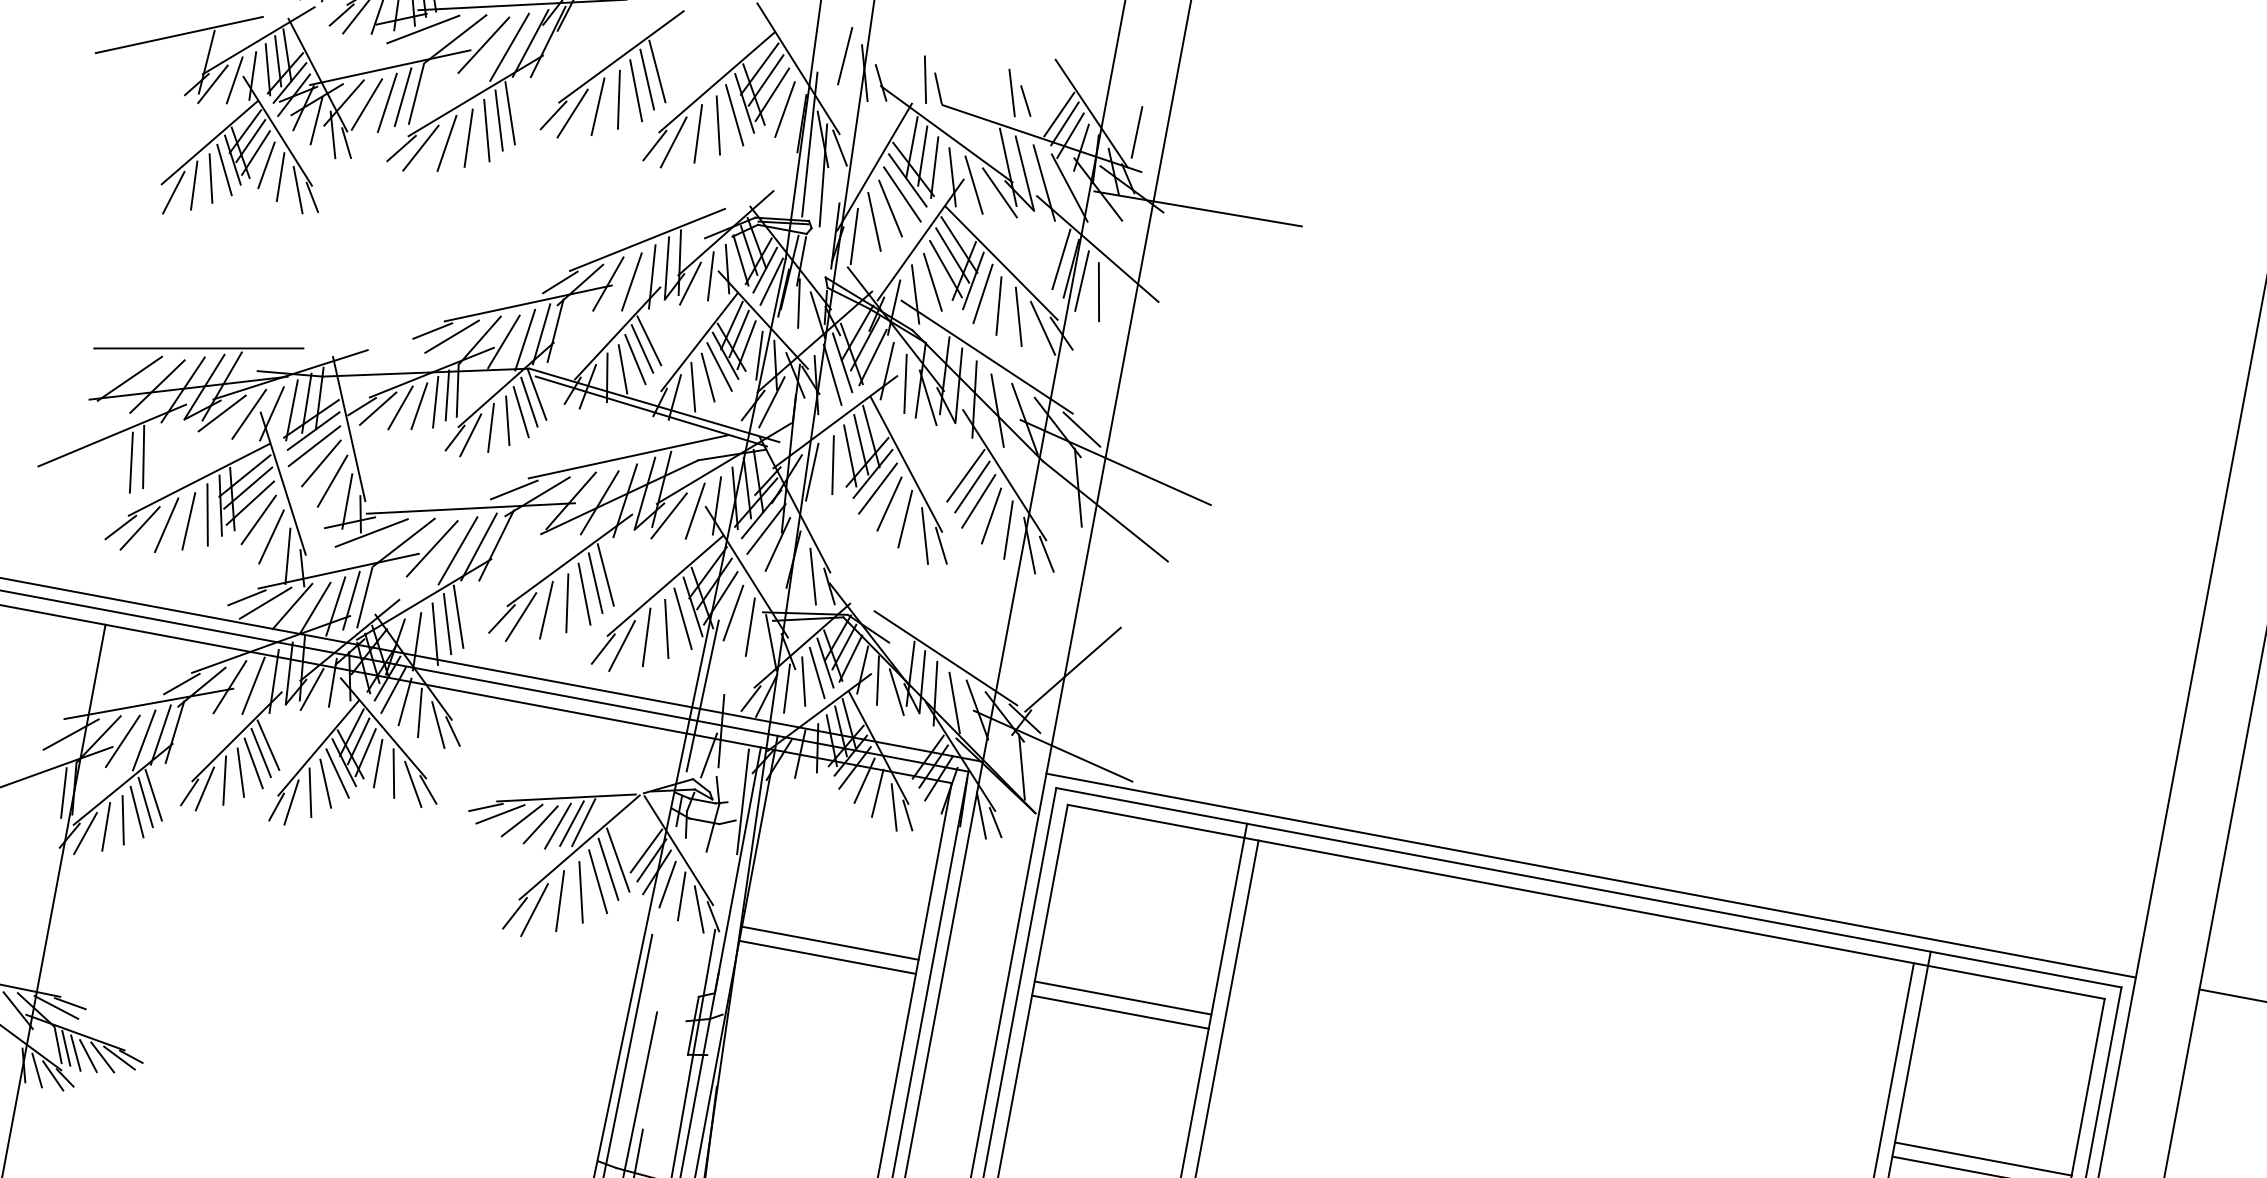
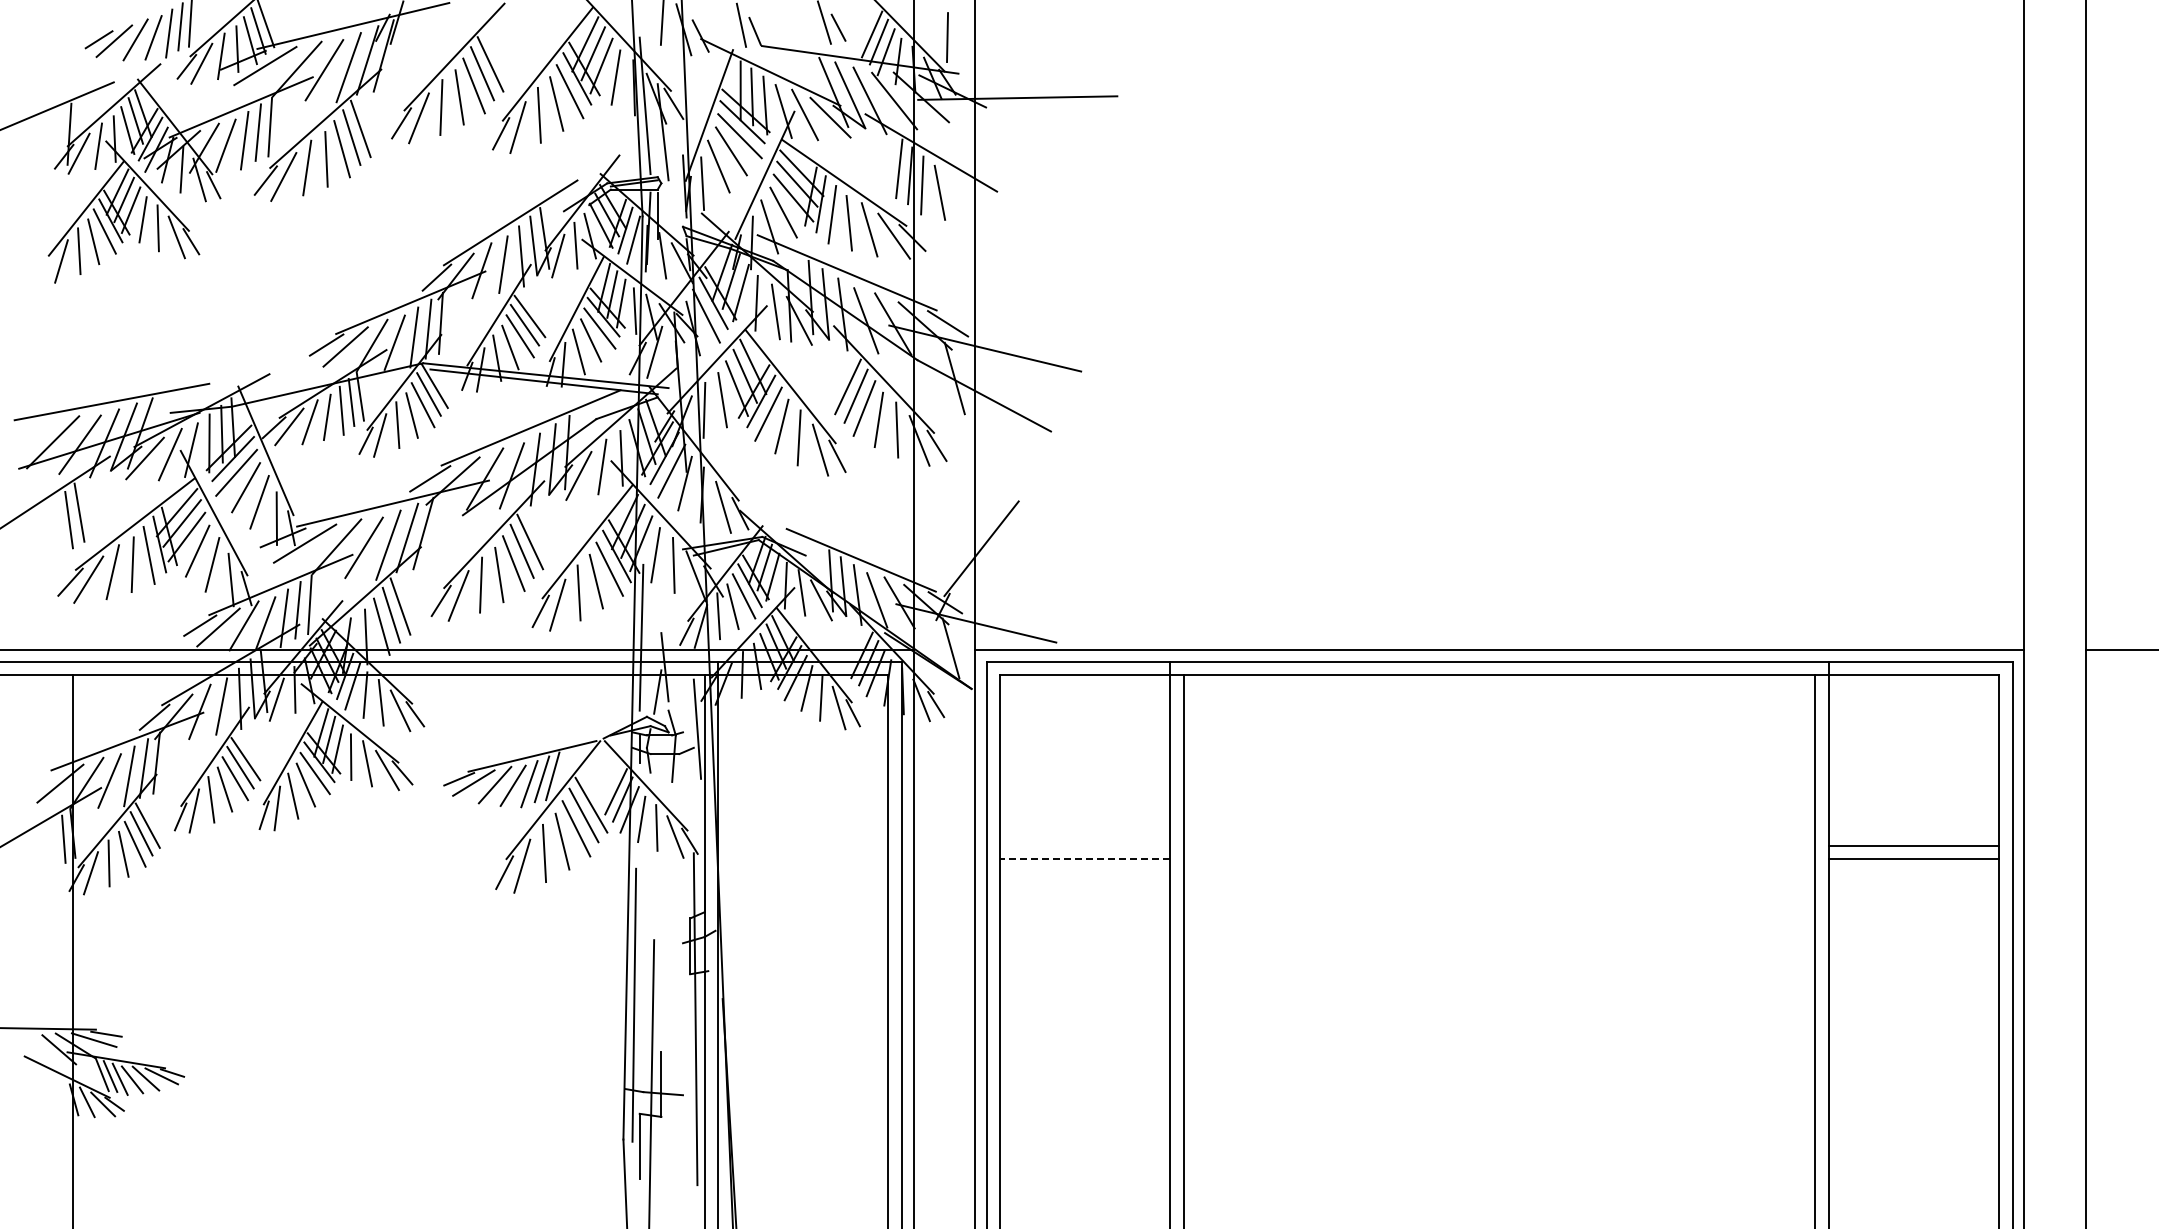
line: (830, 943) -> (803, 845), removed
line: (827, 957) -> (803, 859), removed
line: (1123, 997) -> (1085, 845), removed
line: (1119, 1012) -> (1084, 859), solid -> dashed

